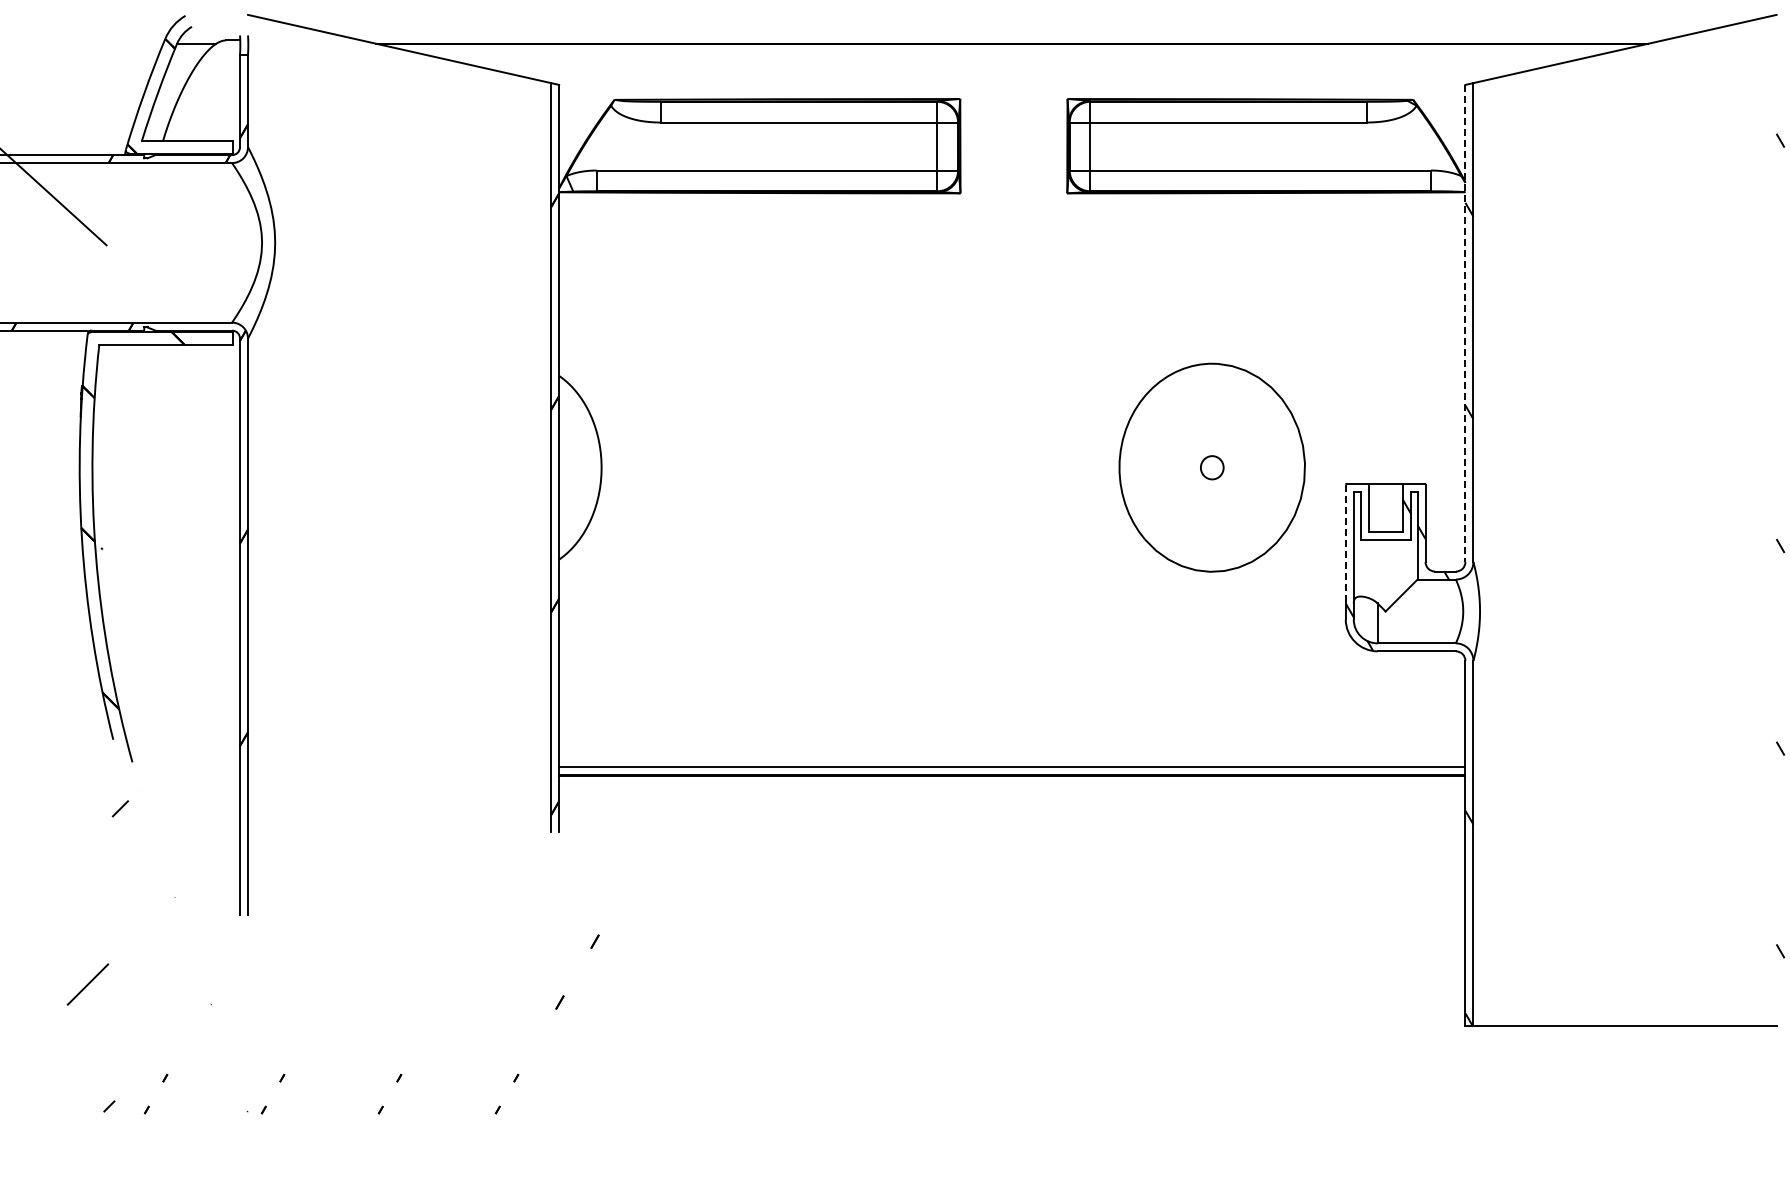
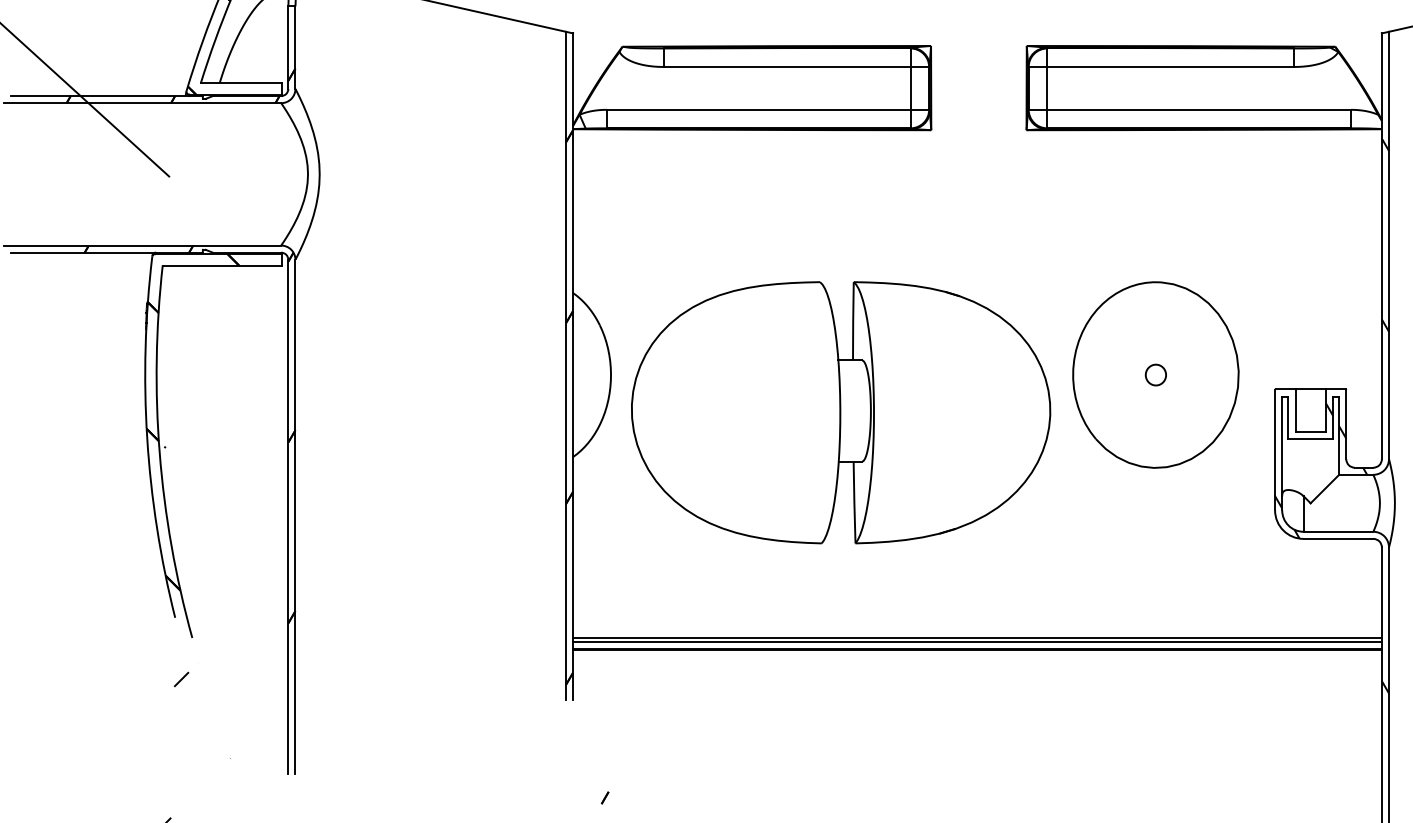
line: (1465, 323) -> (1381, 246), dashed -> solid
part: (859, 509) -> (841, 412), added
line: (1345, 544) -> (1274, 443), dashed -> solid
line: (1012, 762) -> (977, 638), added

